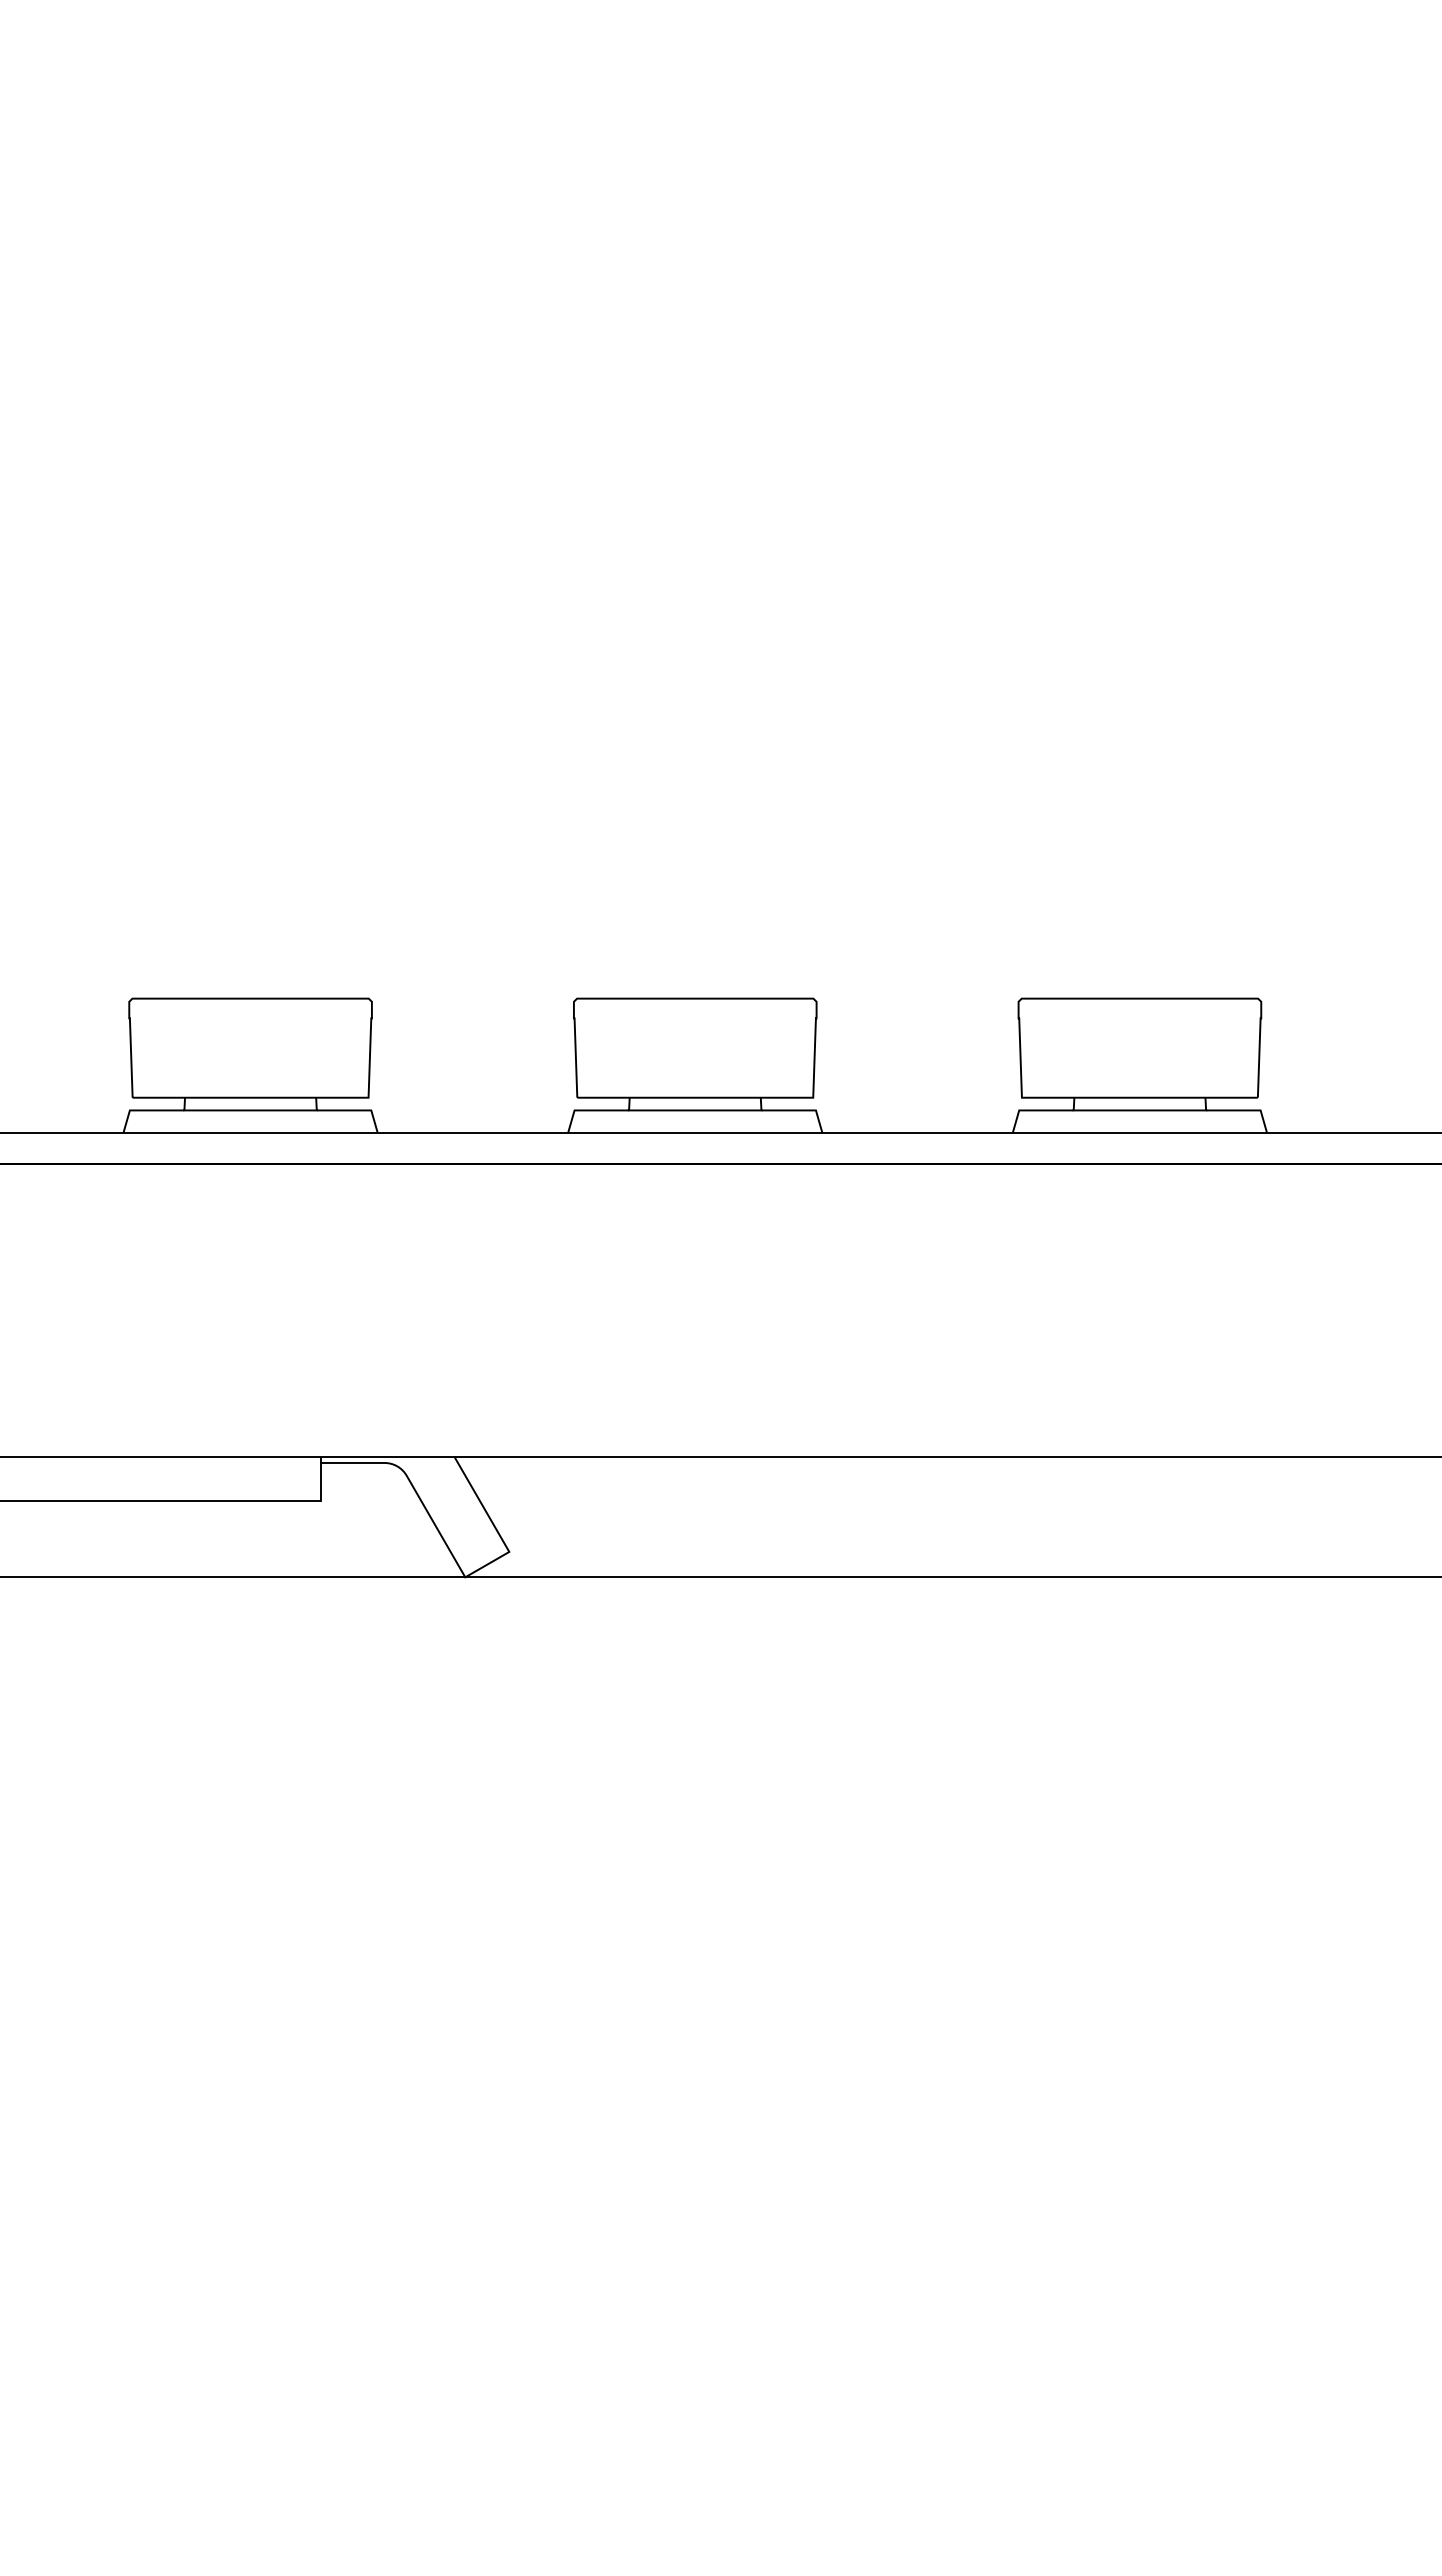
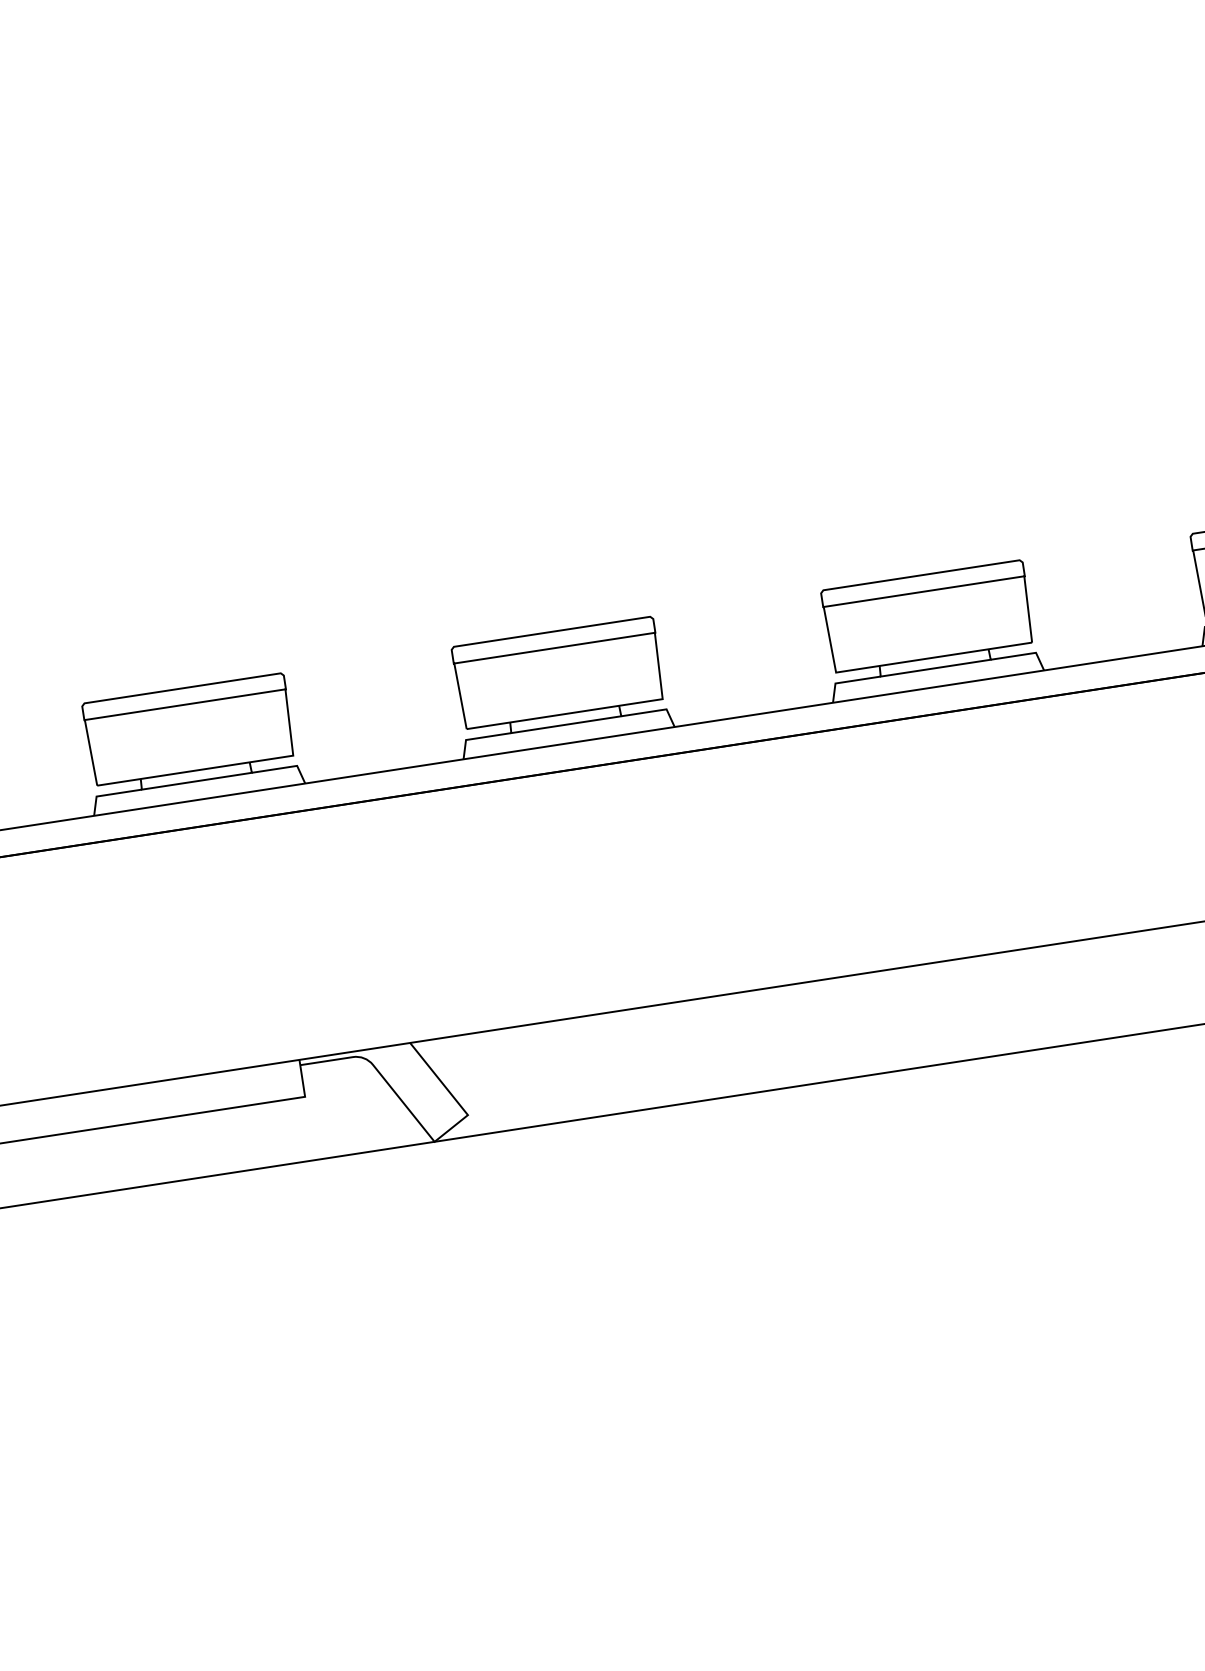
line: (250, 1018) -> (185, 704), added
line: (694, 1018) -> (553, 648), added
line: (1139, 1018) -> (923, 591), added

